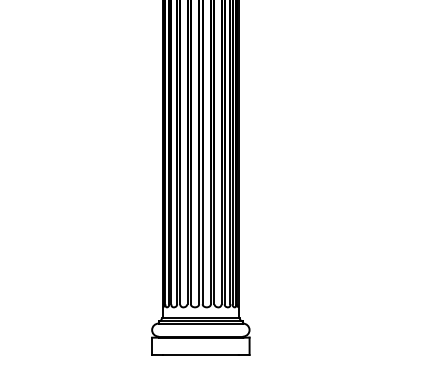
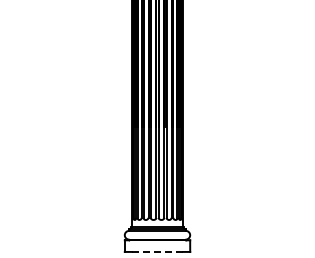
line: (200, 354) -> (157, 251), solid -> dashed

